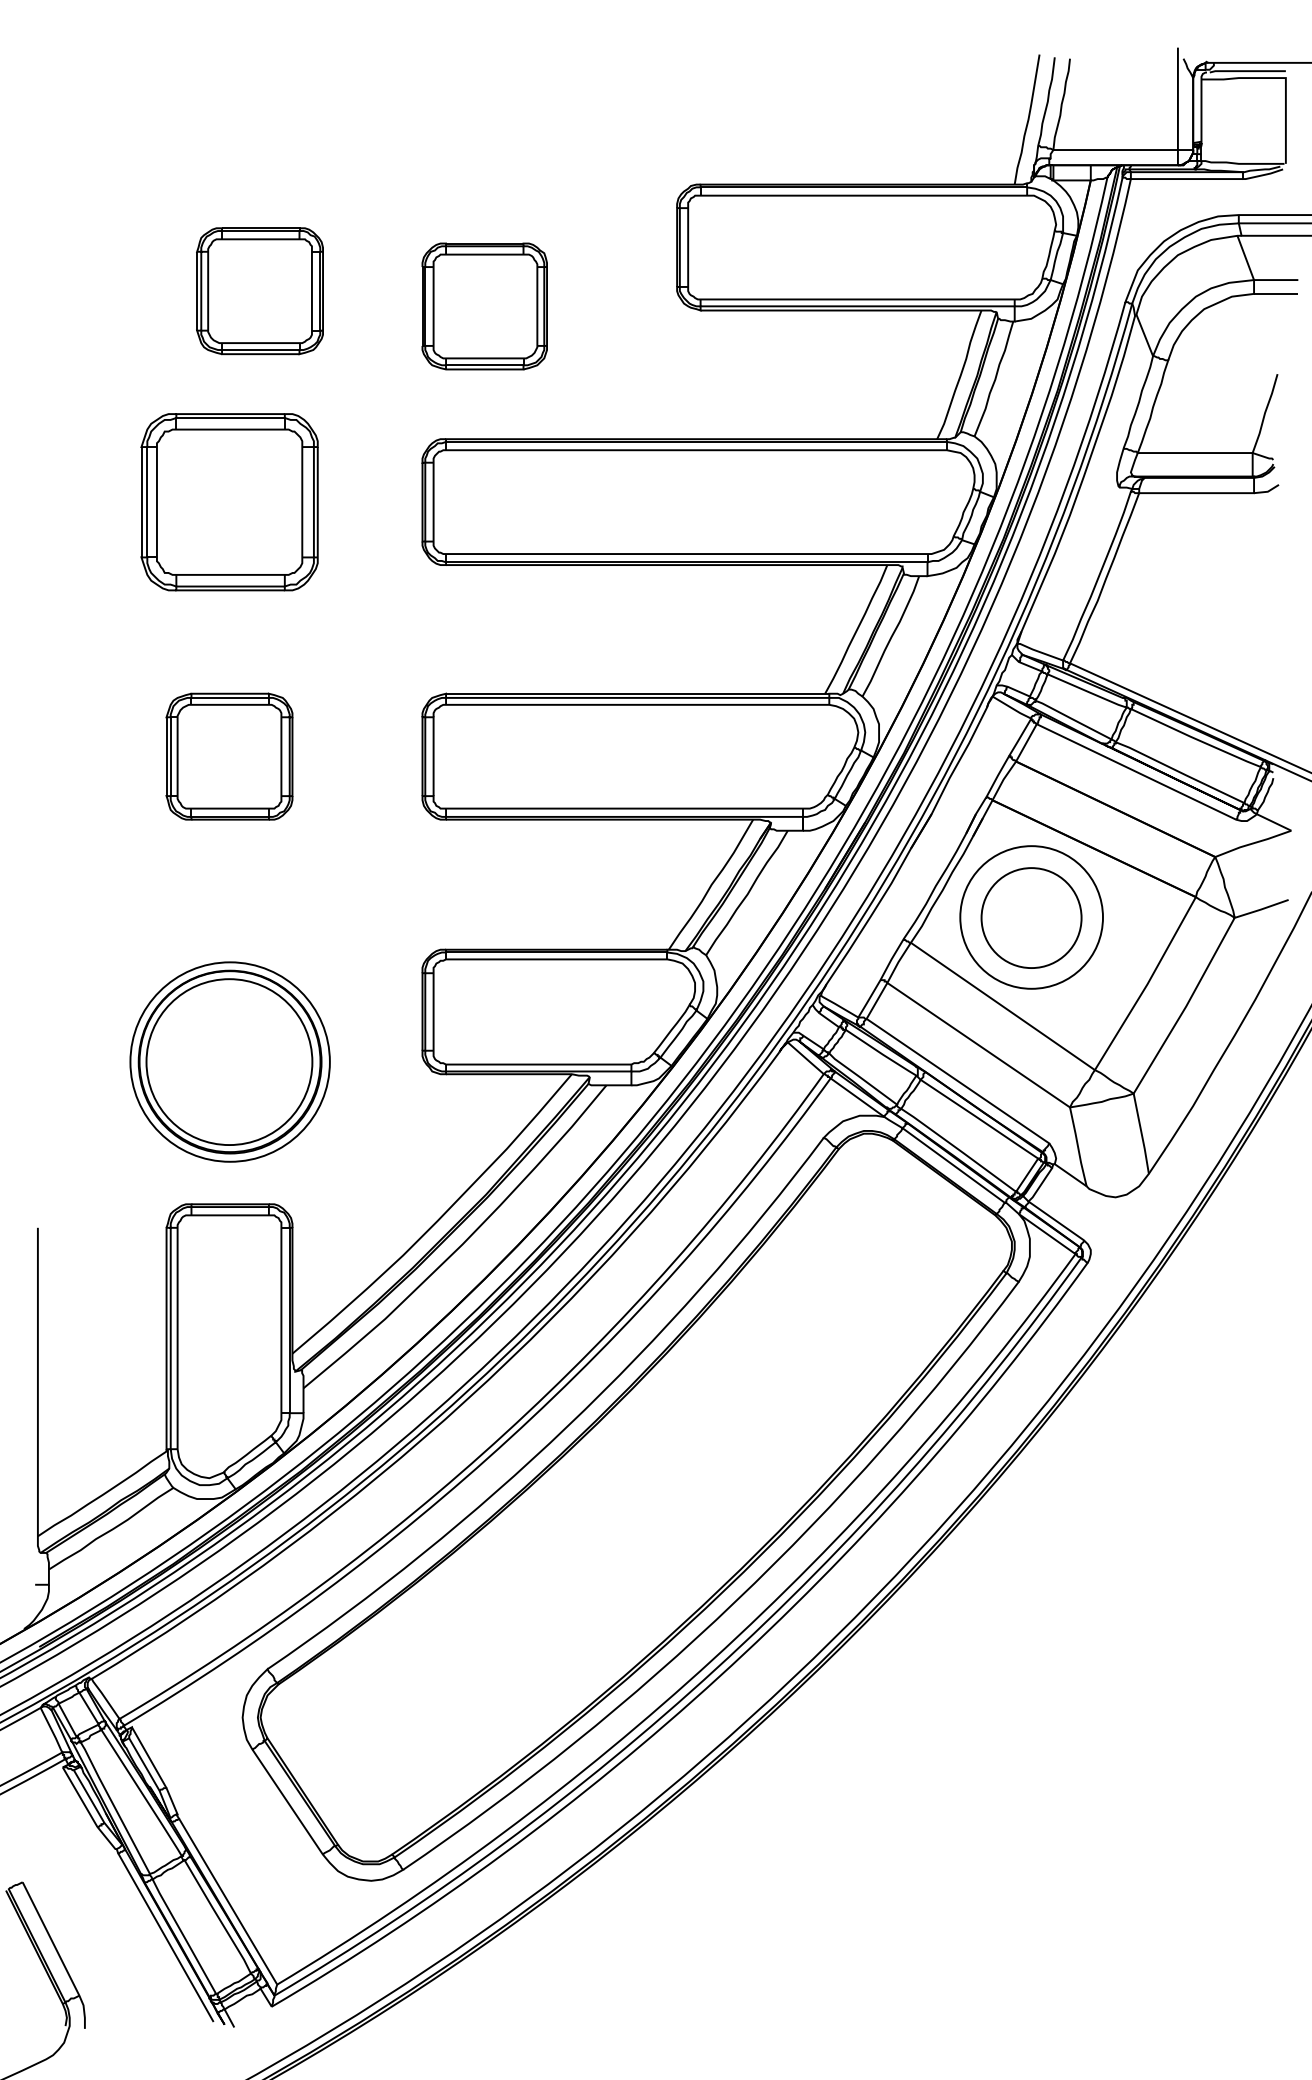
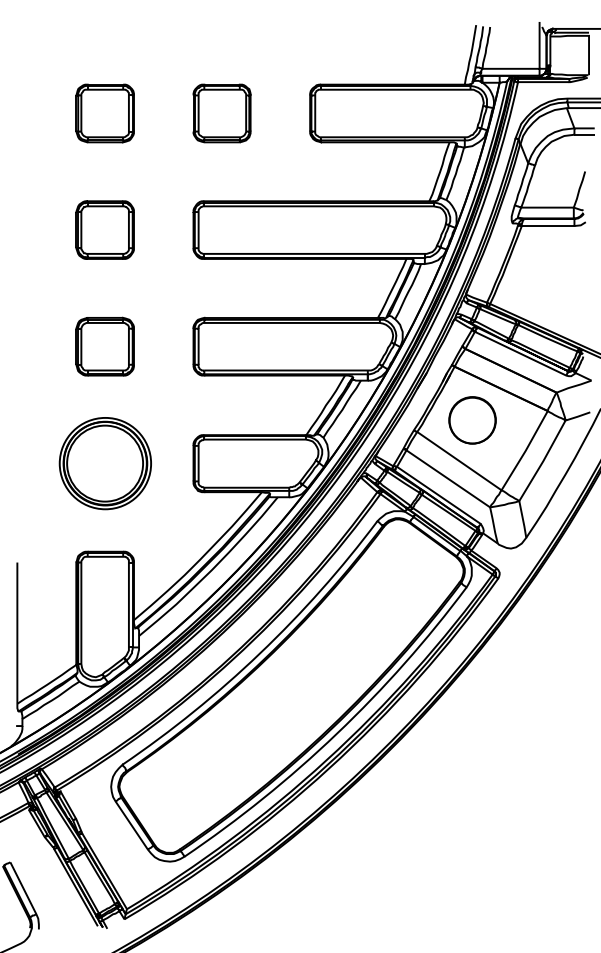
part: (258, 291) -> (104, 113), moved
part: (483, 306) -> (221, 113), moved
part: (228, 500) -> (104, 229), size x0.71
circle: (1031, 917) -> (472, 420), size x0.71
part: (228, 1061) -> (104, 463), moved

